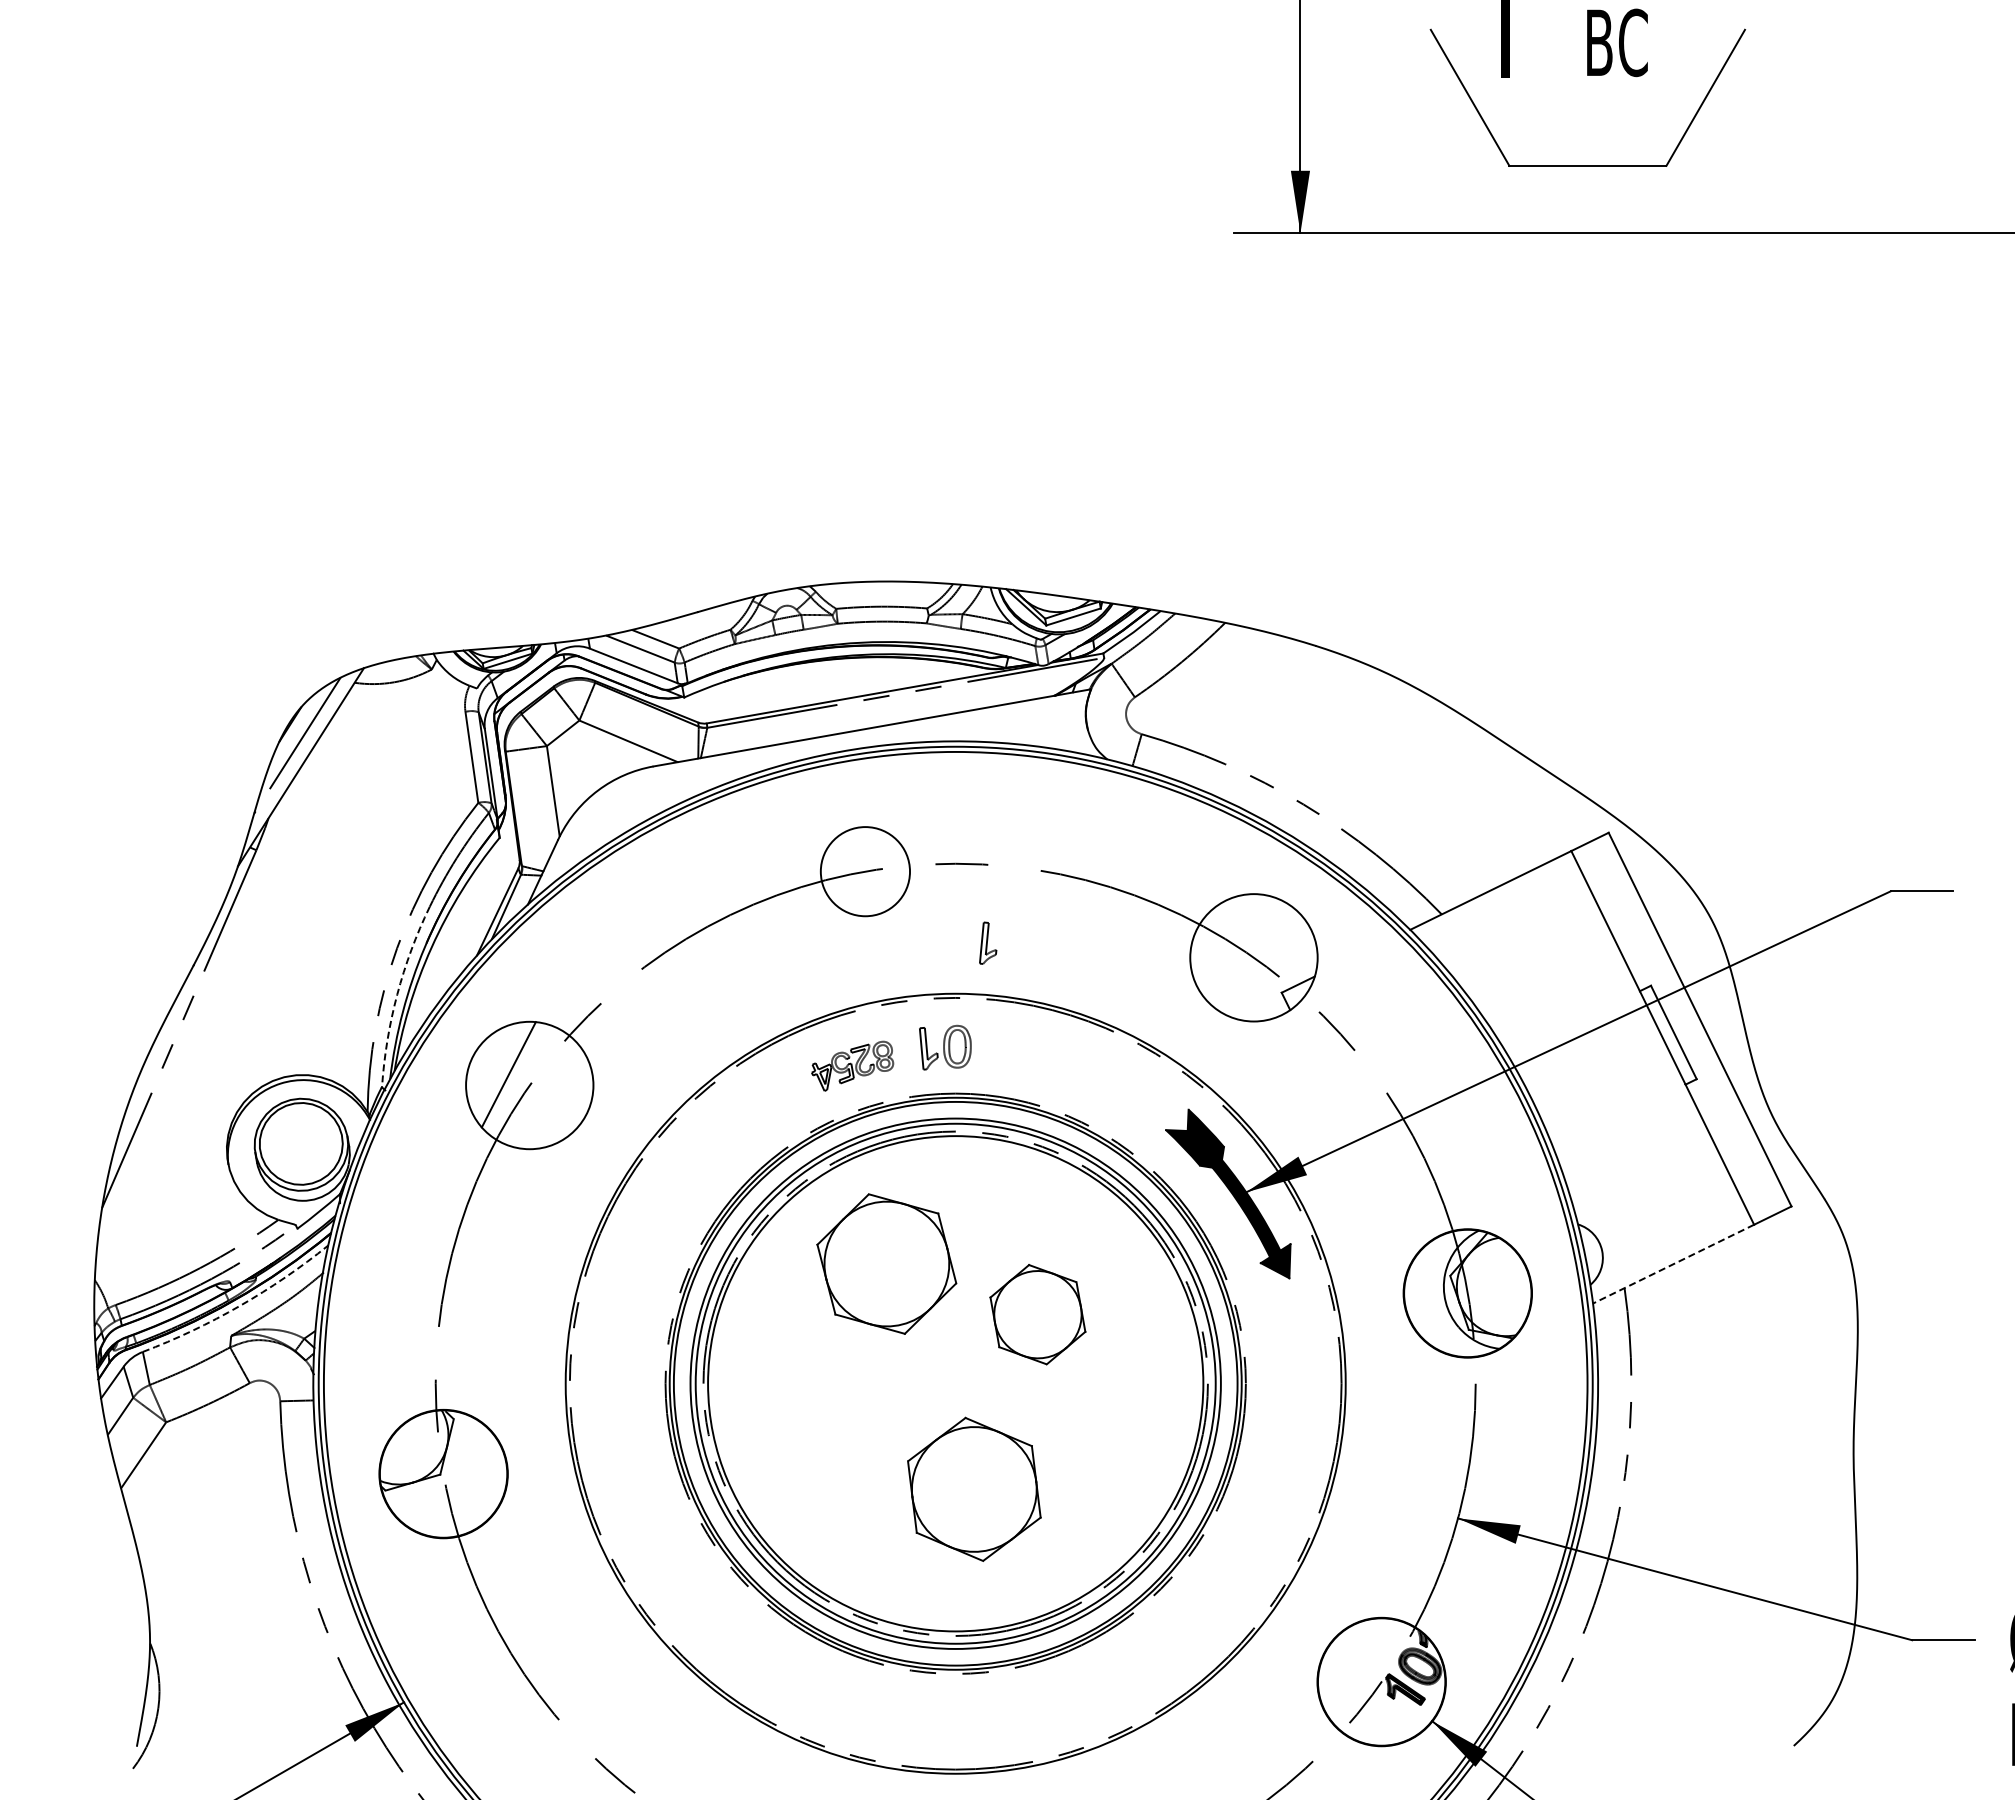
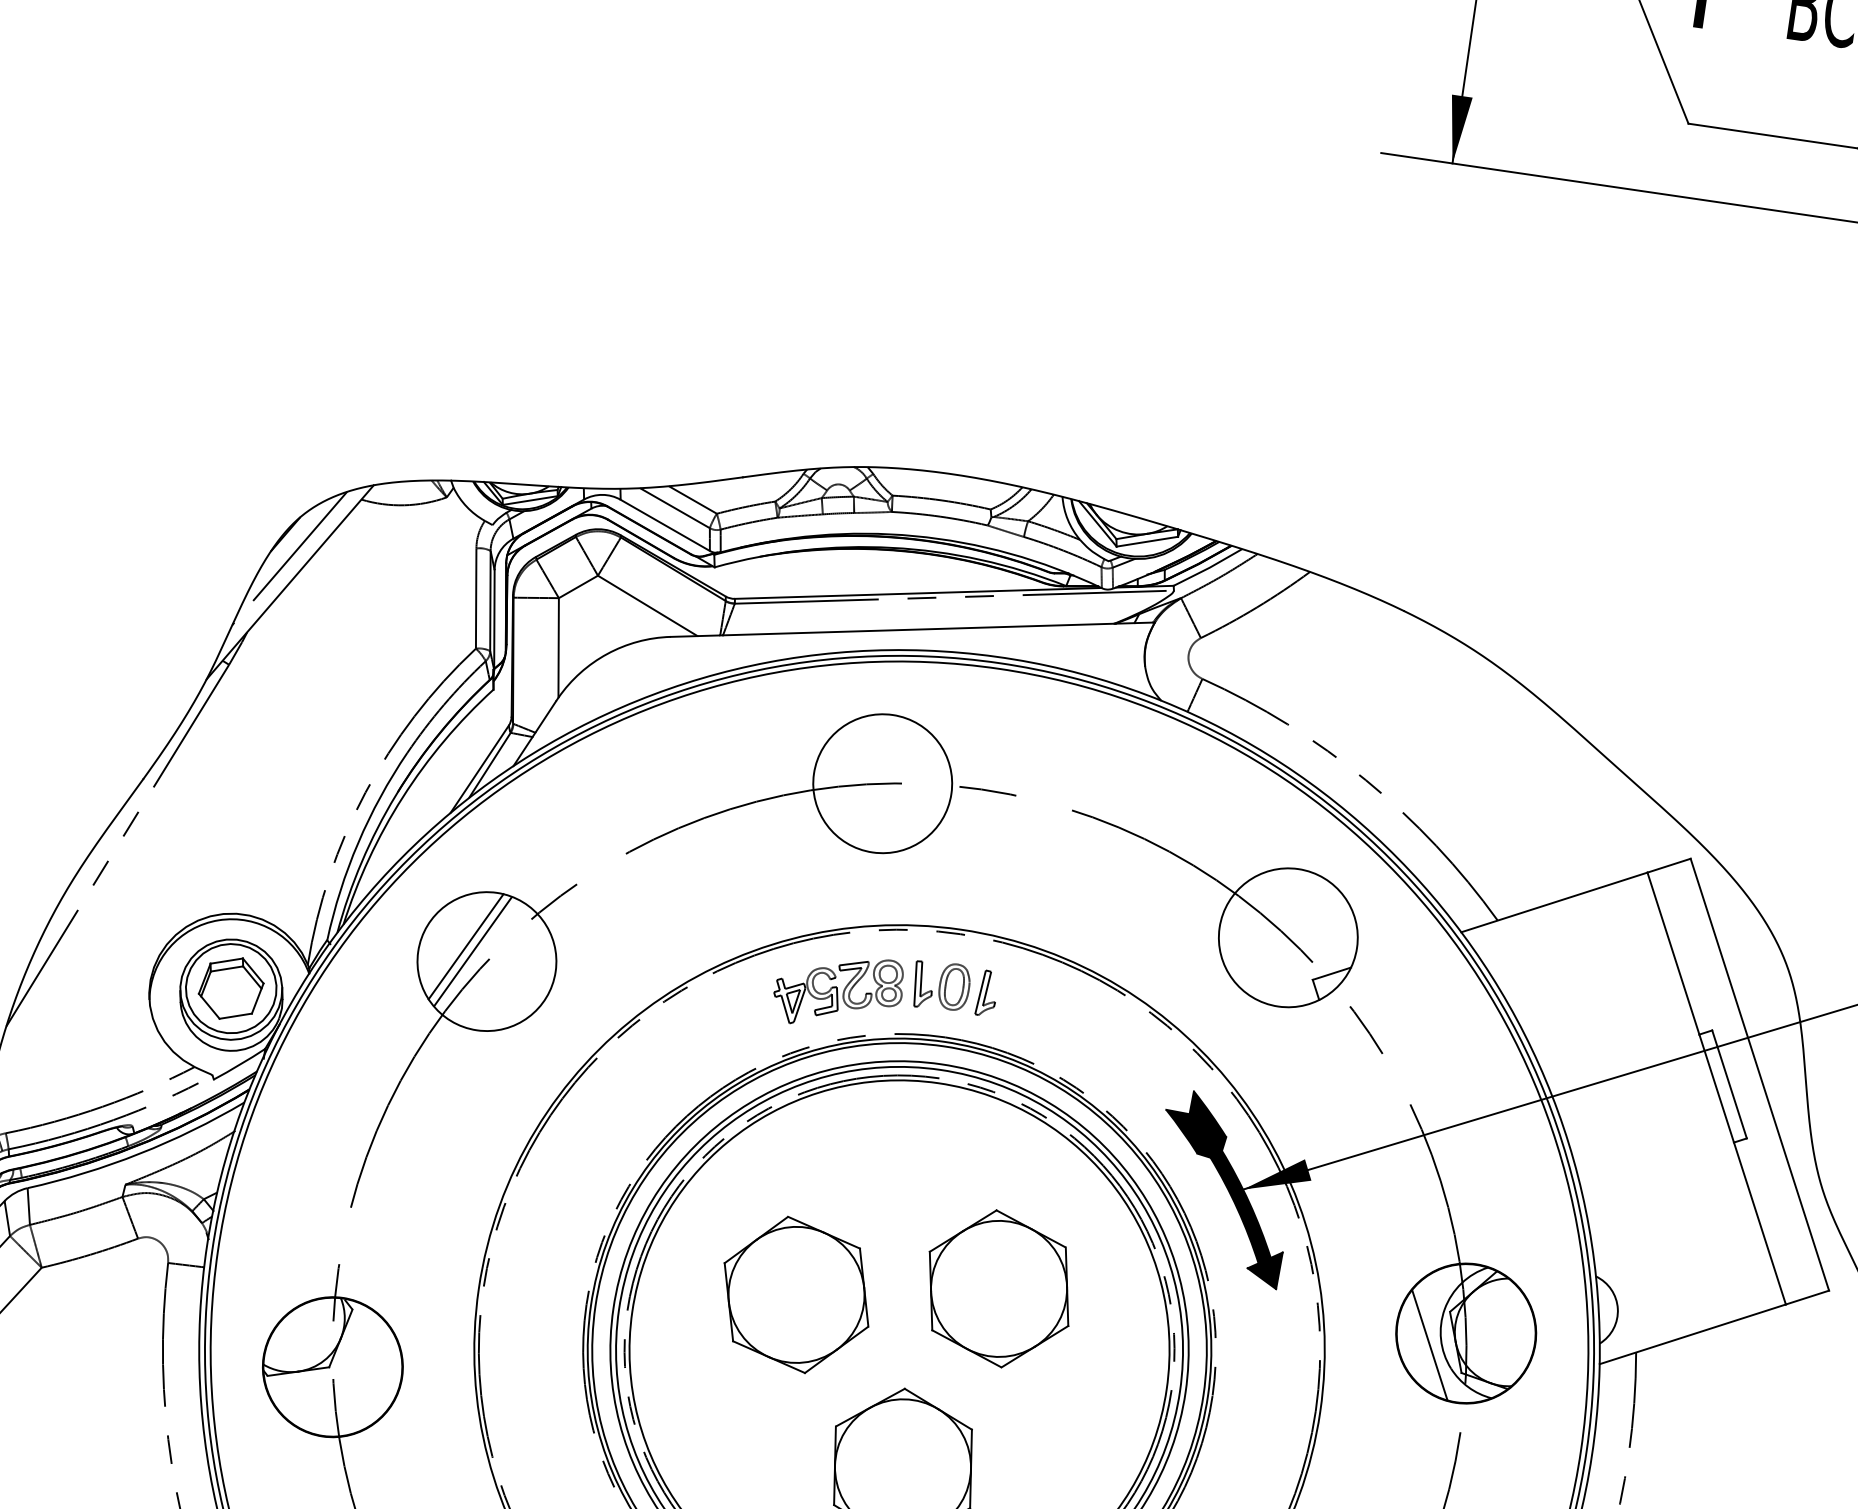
circle: (865, 871) -> (882, 783), size x1.43
part: (988, 942) -> (987, 992), moved
arc: (397, 994) -> (358, 842), dashed -> solid
part: (852, 1066) -> (838, 991), size x1.43
line: (515, 1078) -> (472, 951), added
part: (300, 1143) -> (230, 988), added
part: (886, 1263) -> (796, 1294), moved
line: (1673, 1264) -> (1692, 1334), dashed -> solid
arc: (239, 1305) -> (139, 1153), dashed -> solid
line: (1435, 1308) -> (1428, 1344), added
part: (1037, 1314) -> (998, 1288), size x1.43

